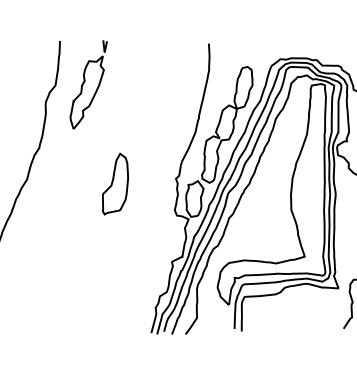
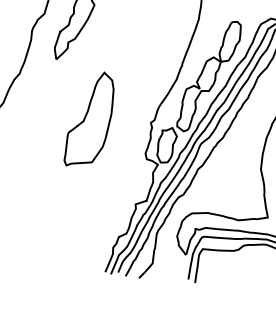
part: (115, 183) -> (90, 119), size x1.6

